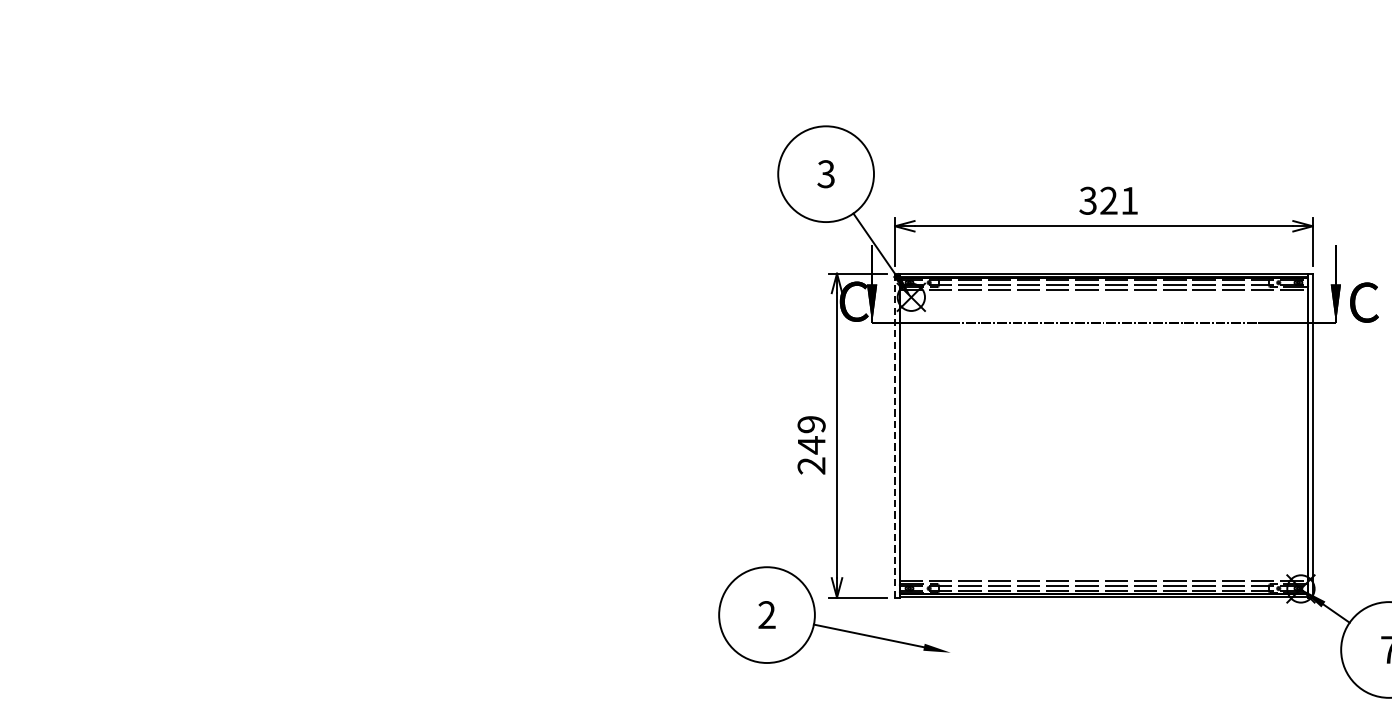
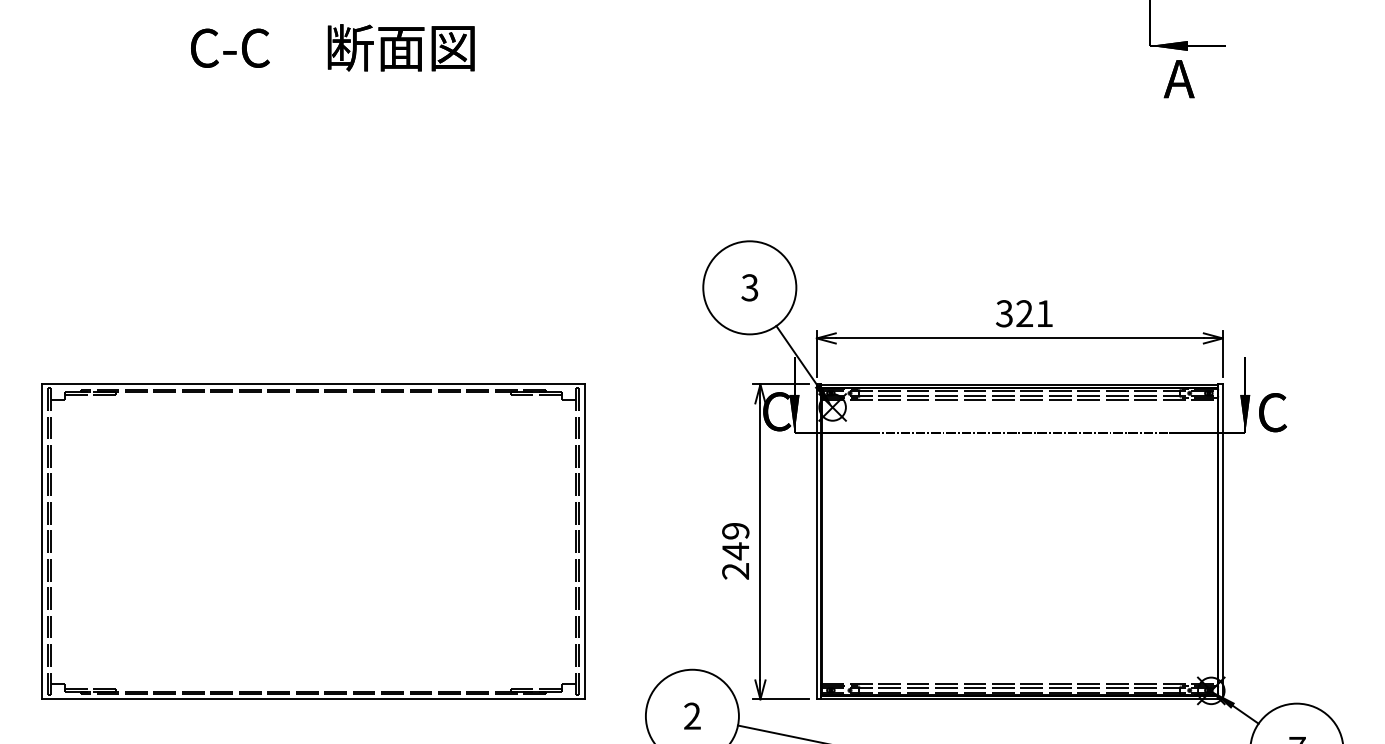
part: (377, 435) -> (313, 541), added
line: (894, 436) -> (816, 542), dashed -> solid

